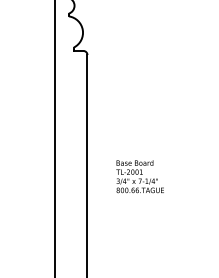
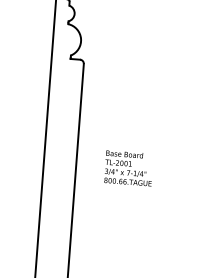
text: (139, 176) -> (128, 168), moved

